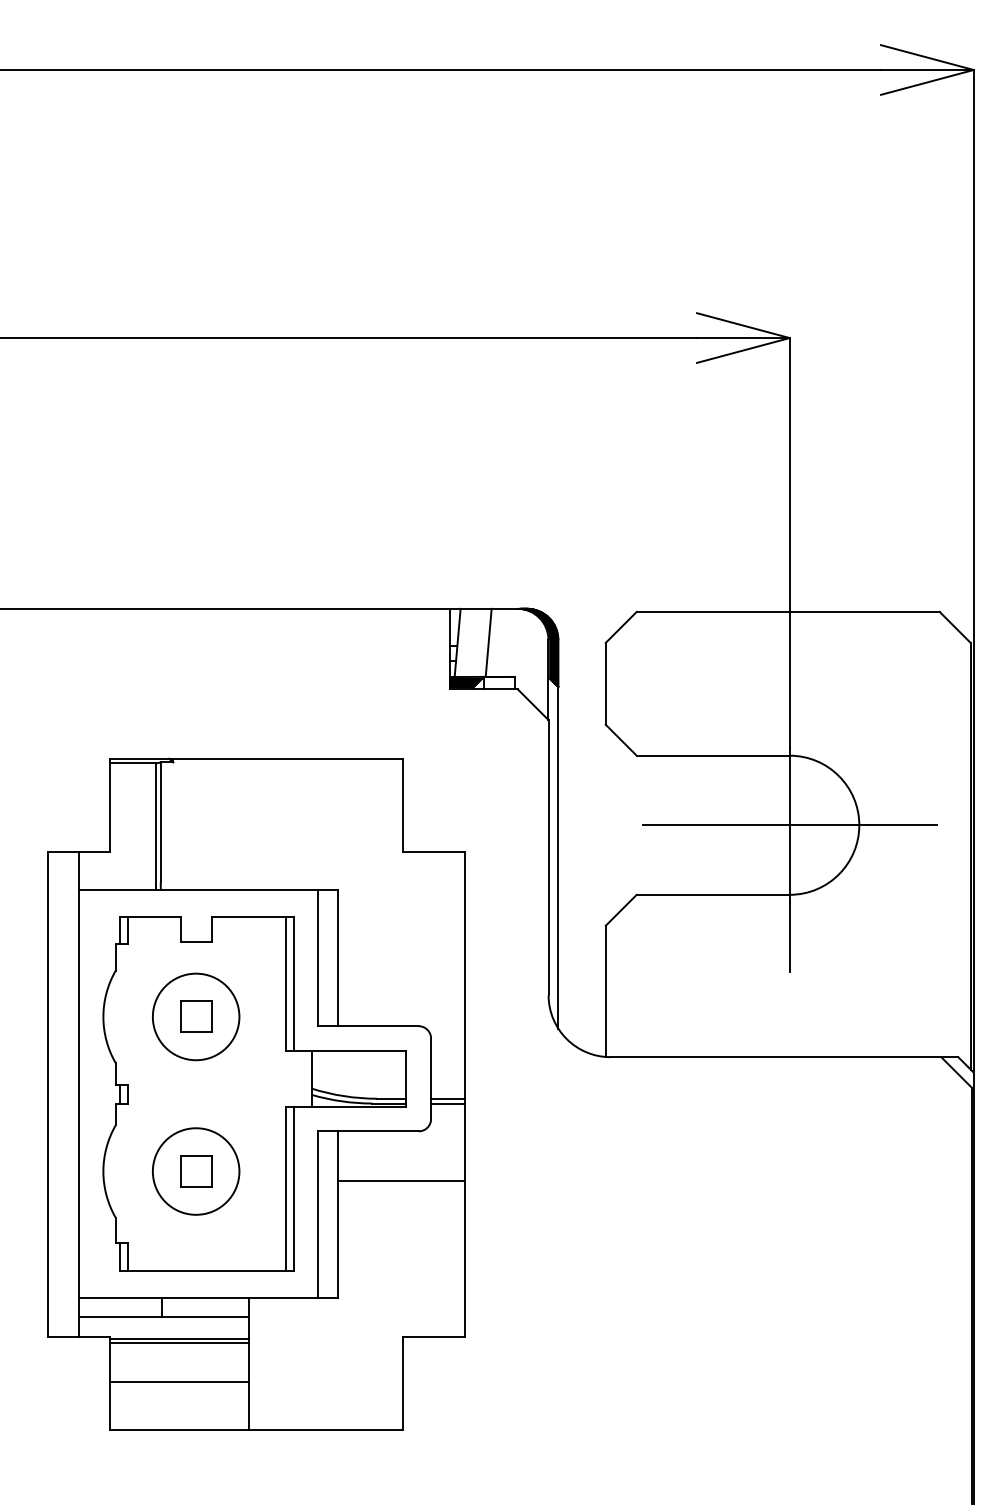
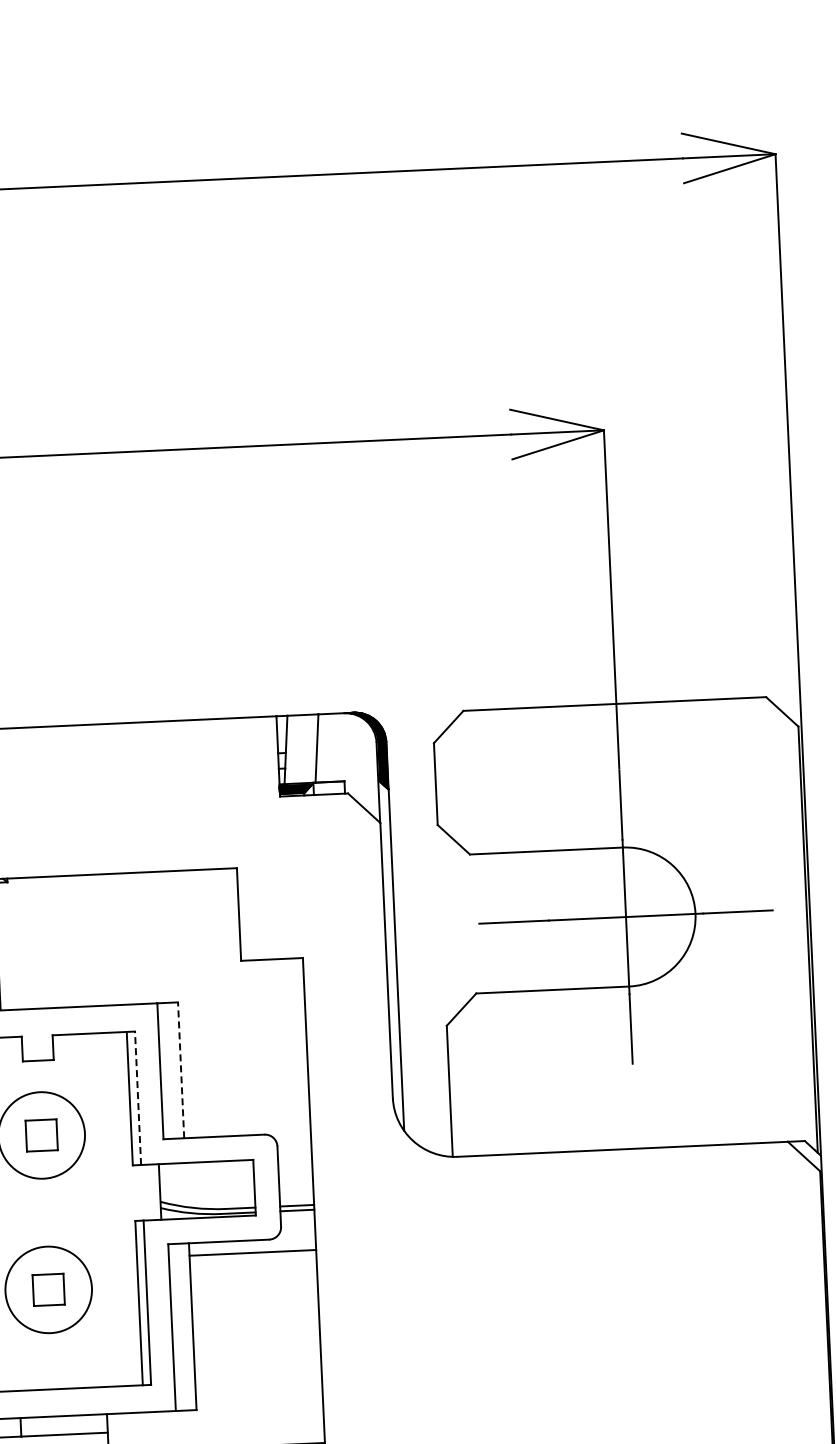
line: (338, 957) -> (181, 1069), solid -> dashed
line: (294, 984) -> (138, 1098), solid -> dashed
line: (401, 1180) -> (252, 1252), moved

